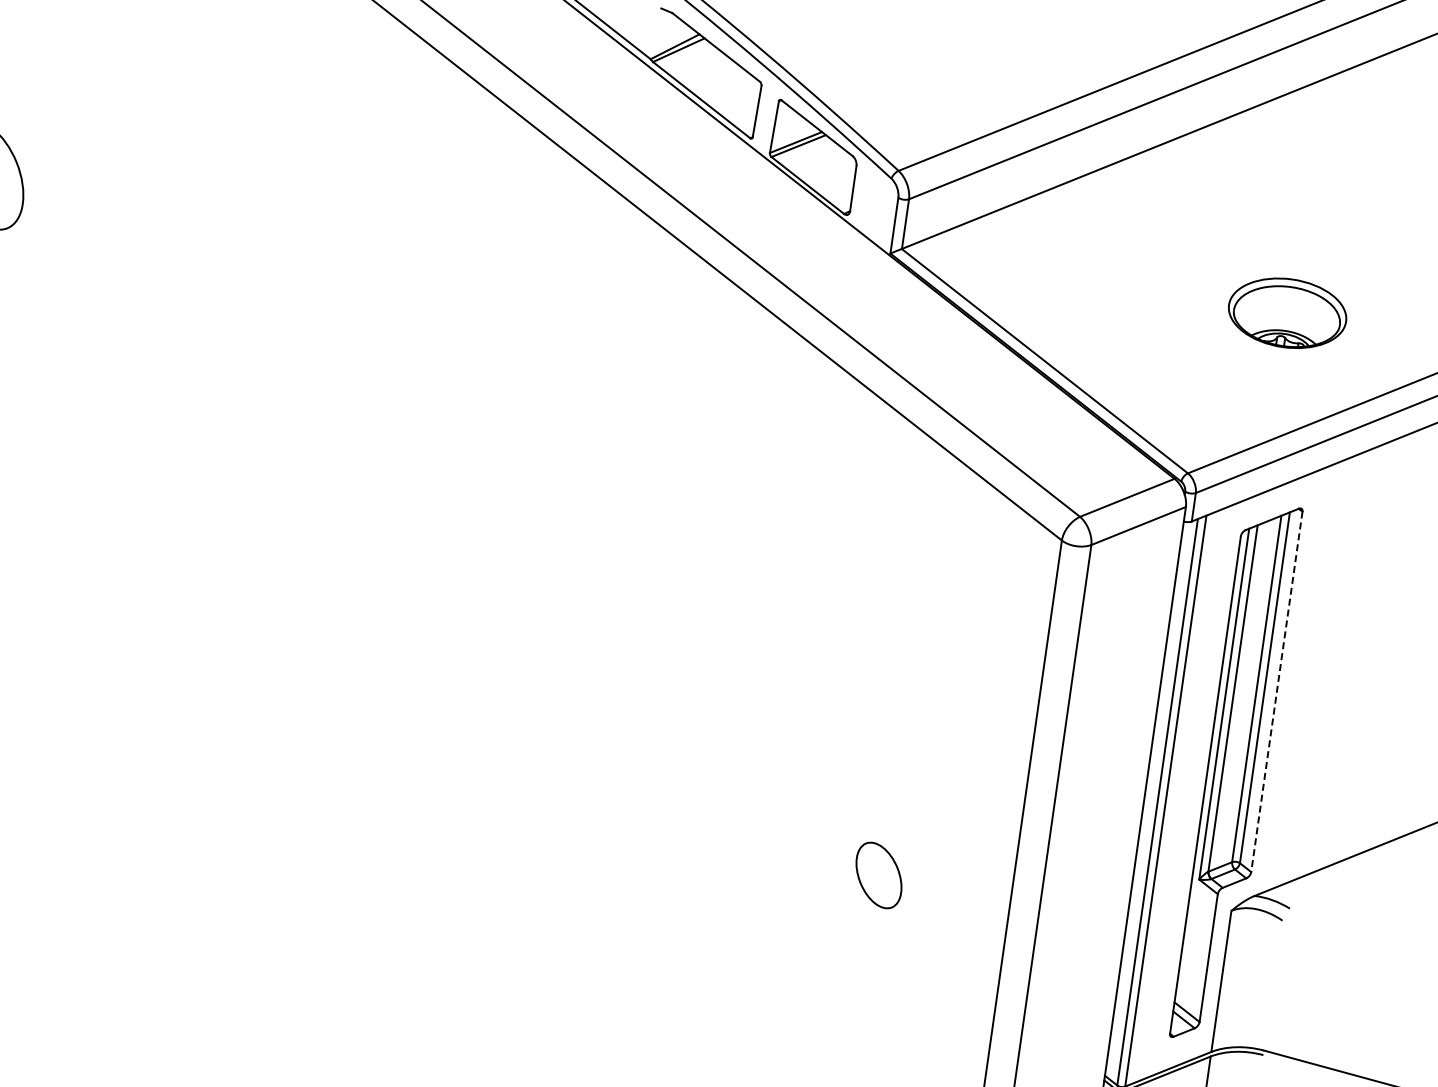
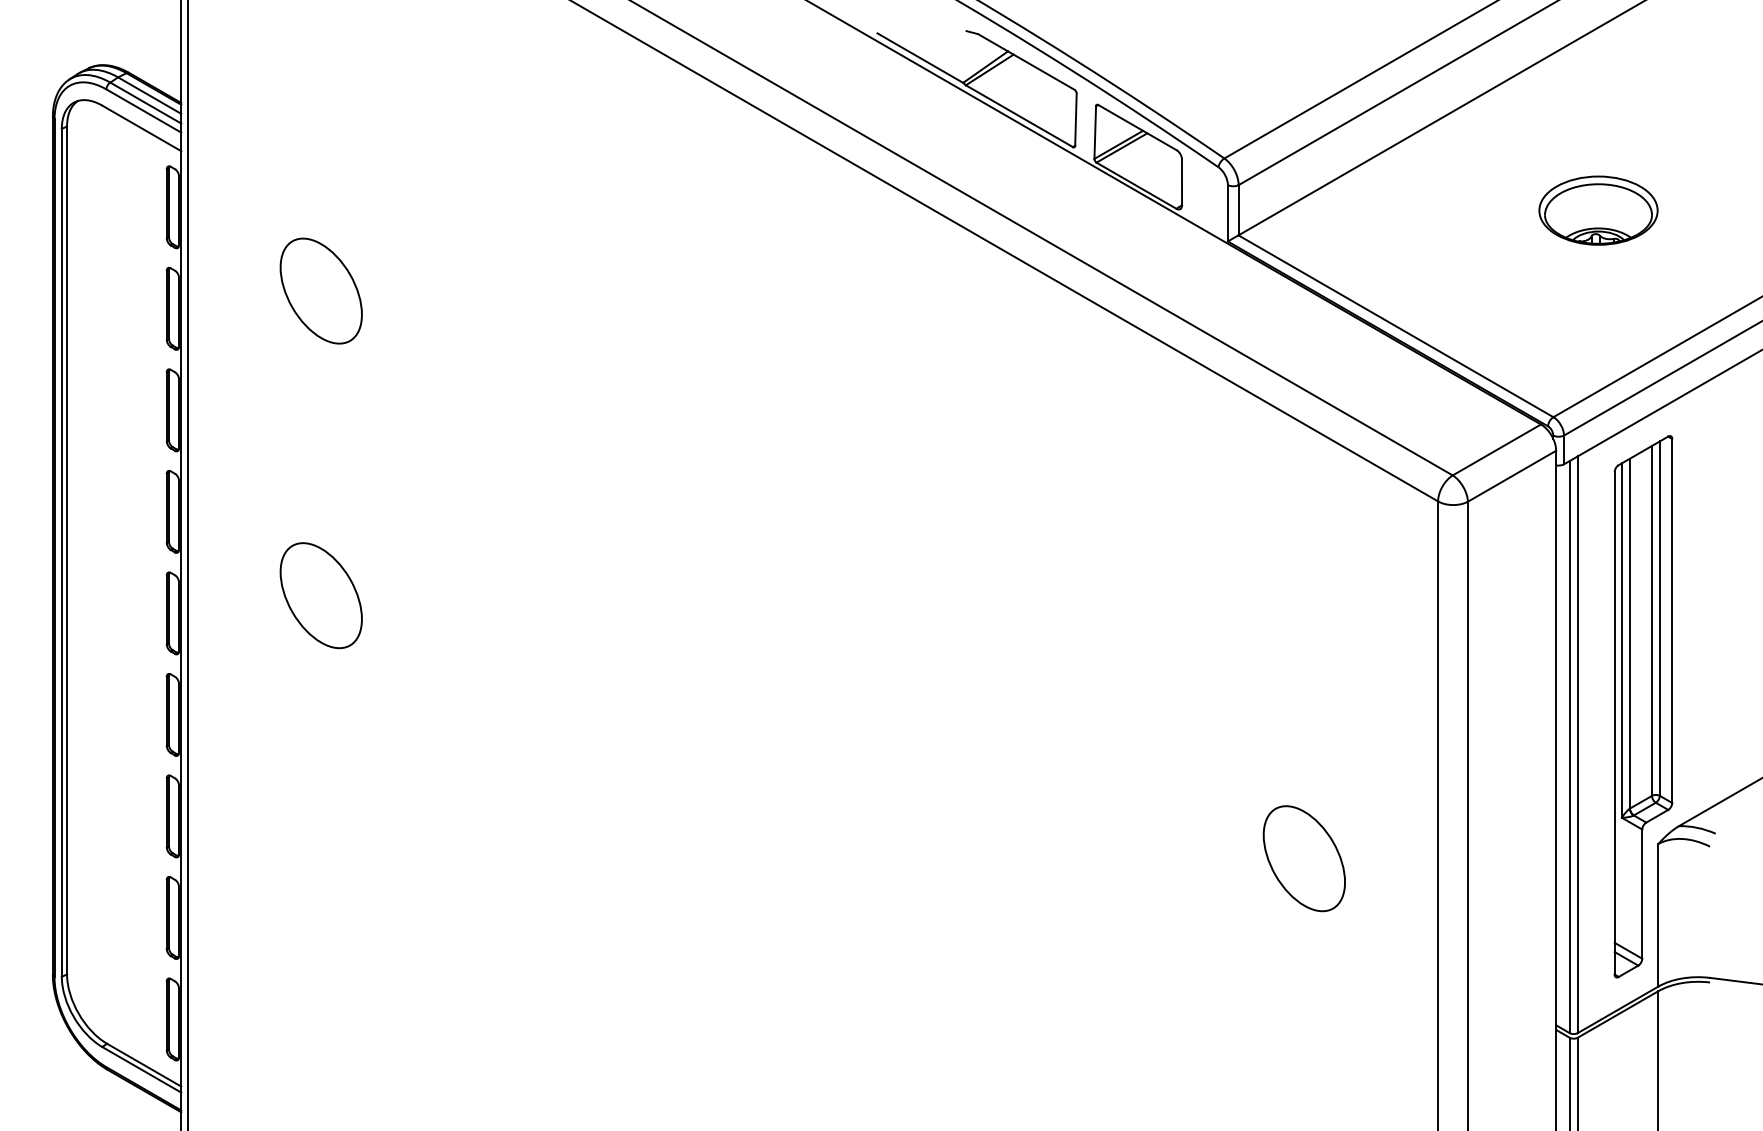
part: (1287, 313) -> (1598, 210), moved
line: (1277, 692) -> (1672, 621), dashed -> solid
part: (878, 875) -> (1303, 858), size x1.67

